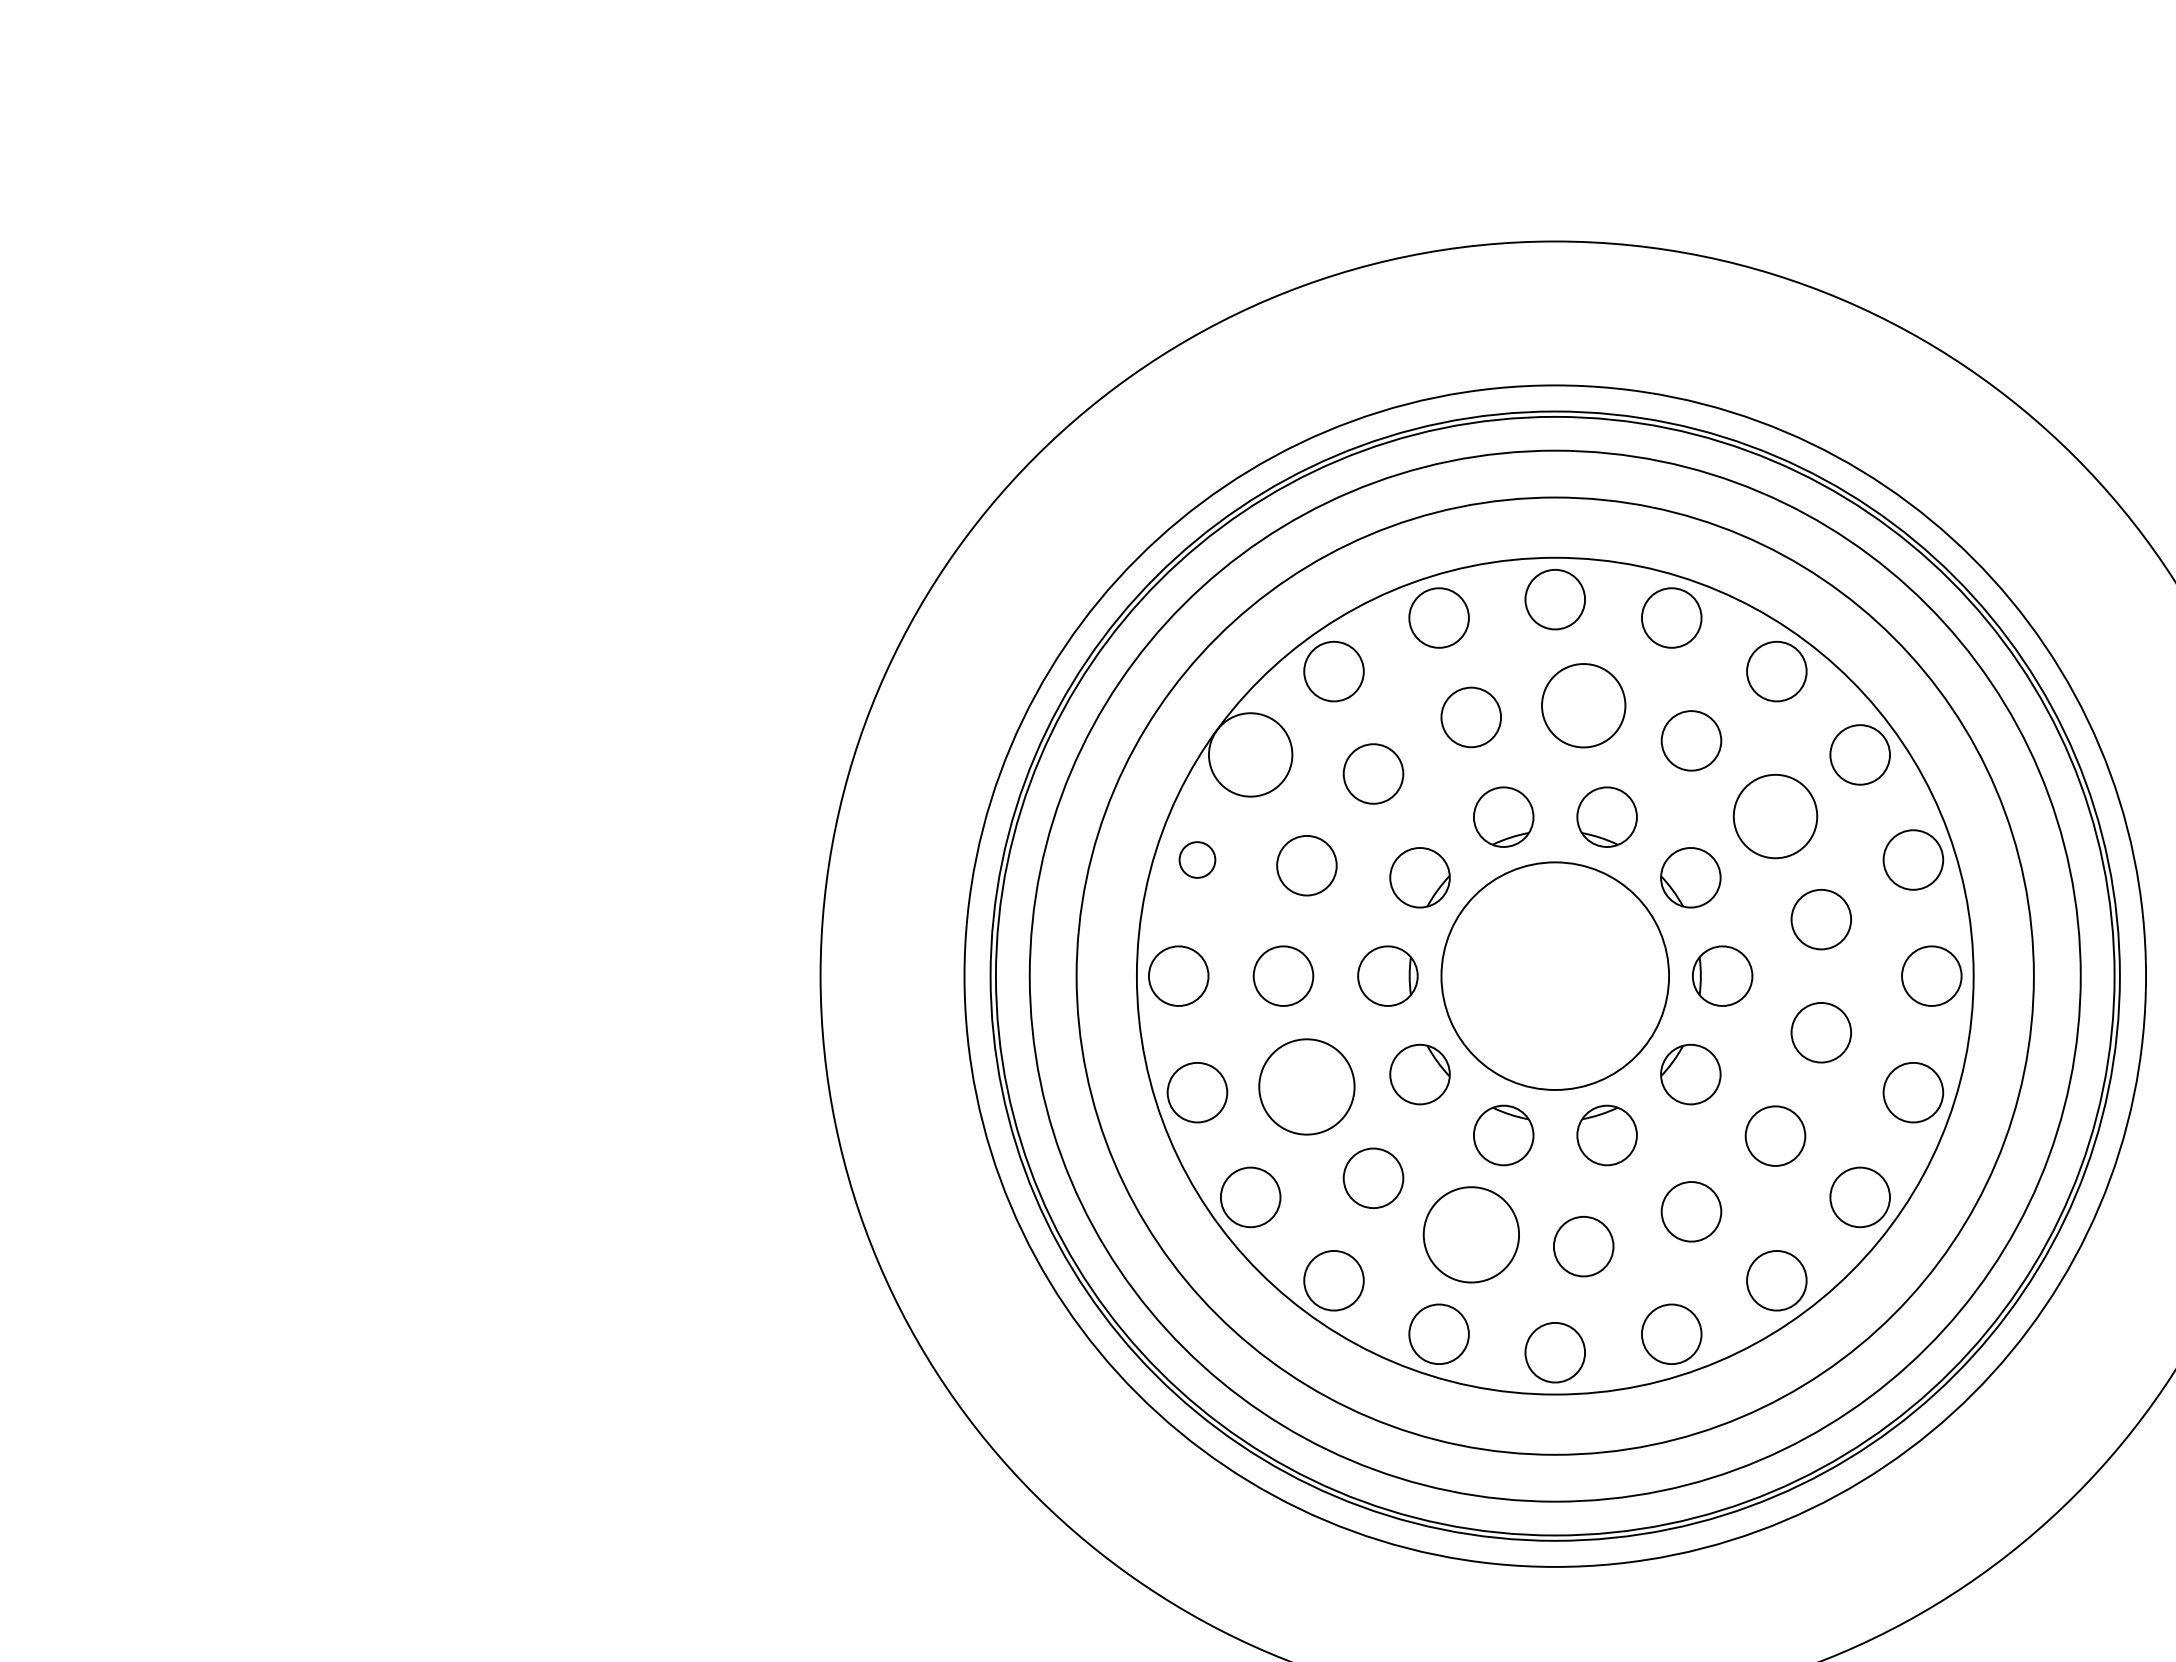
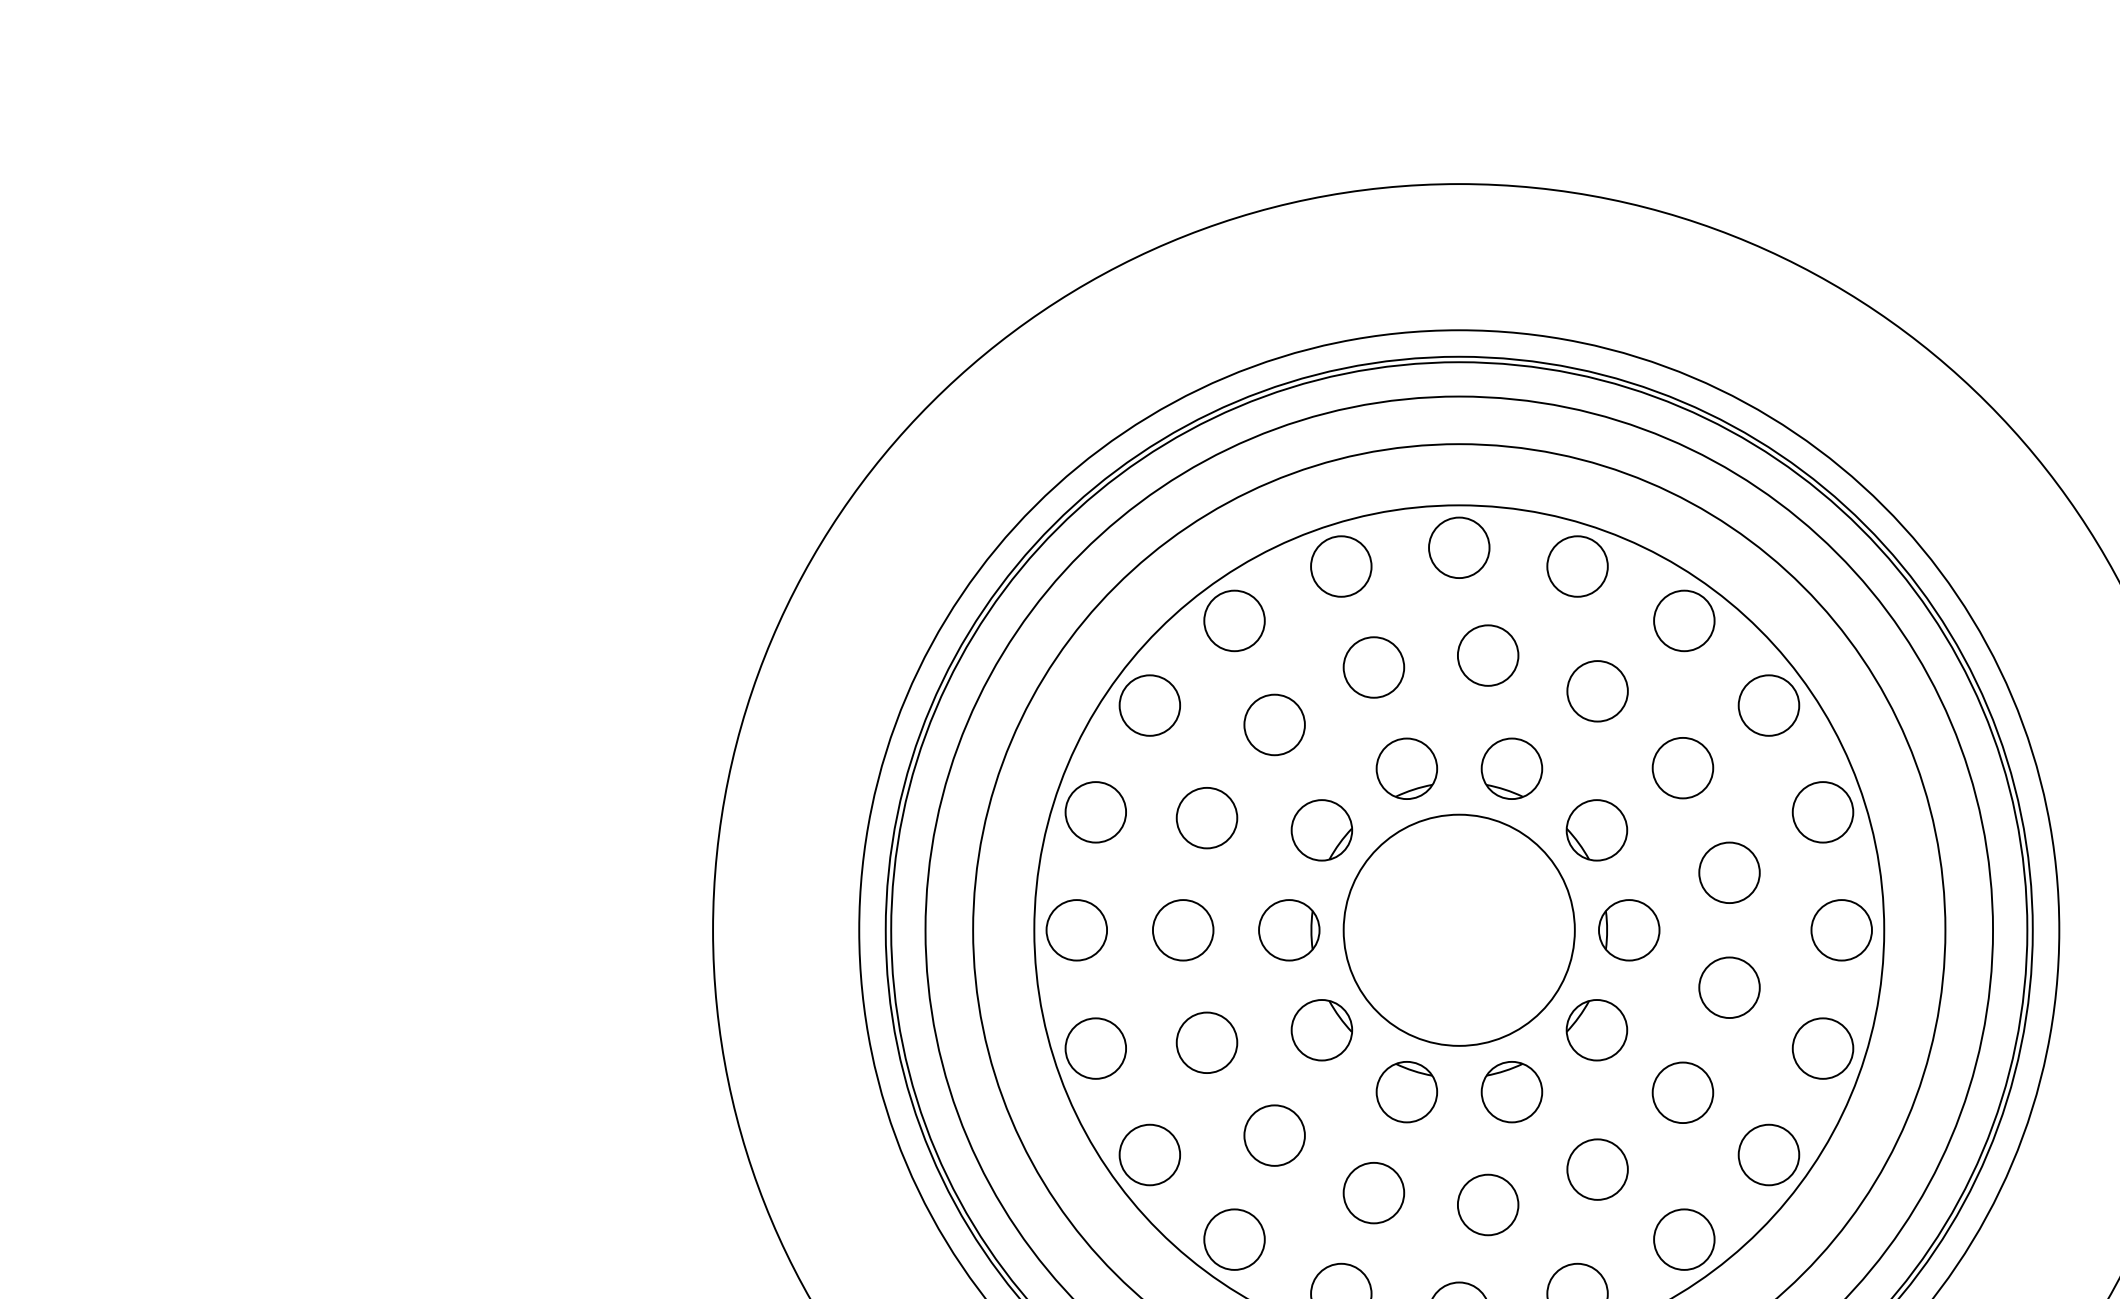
circle: (1583, 705) -> (1487, 655), size x0.71
circle: (1250, 754) -> (1149, 705), size x0.71
circle: (1775, 816) -> (1682, 768), size x0.71
circle: (1197, 859) -> (1095, 811), size x1.67
circle: (1306, 1086) -> (1206, 1042), size x0.62
circle: (1470, 1234) -> (1373, 1192), size x0.62

